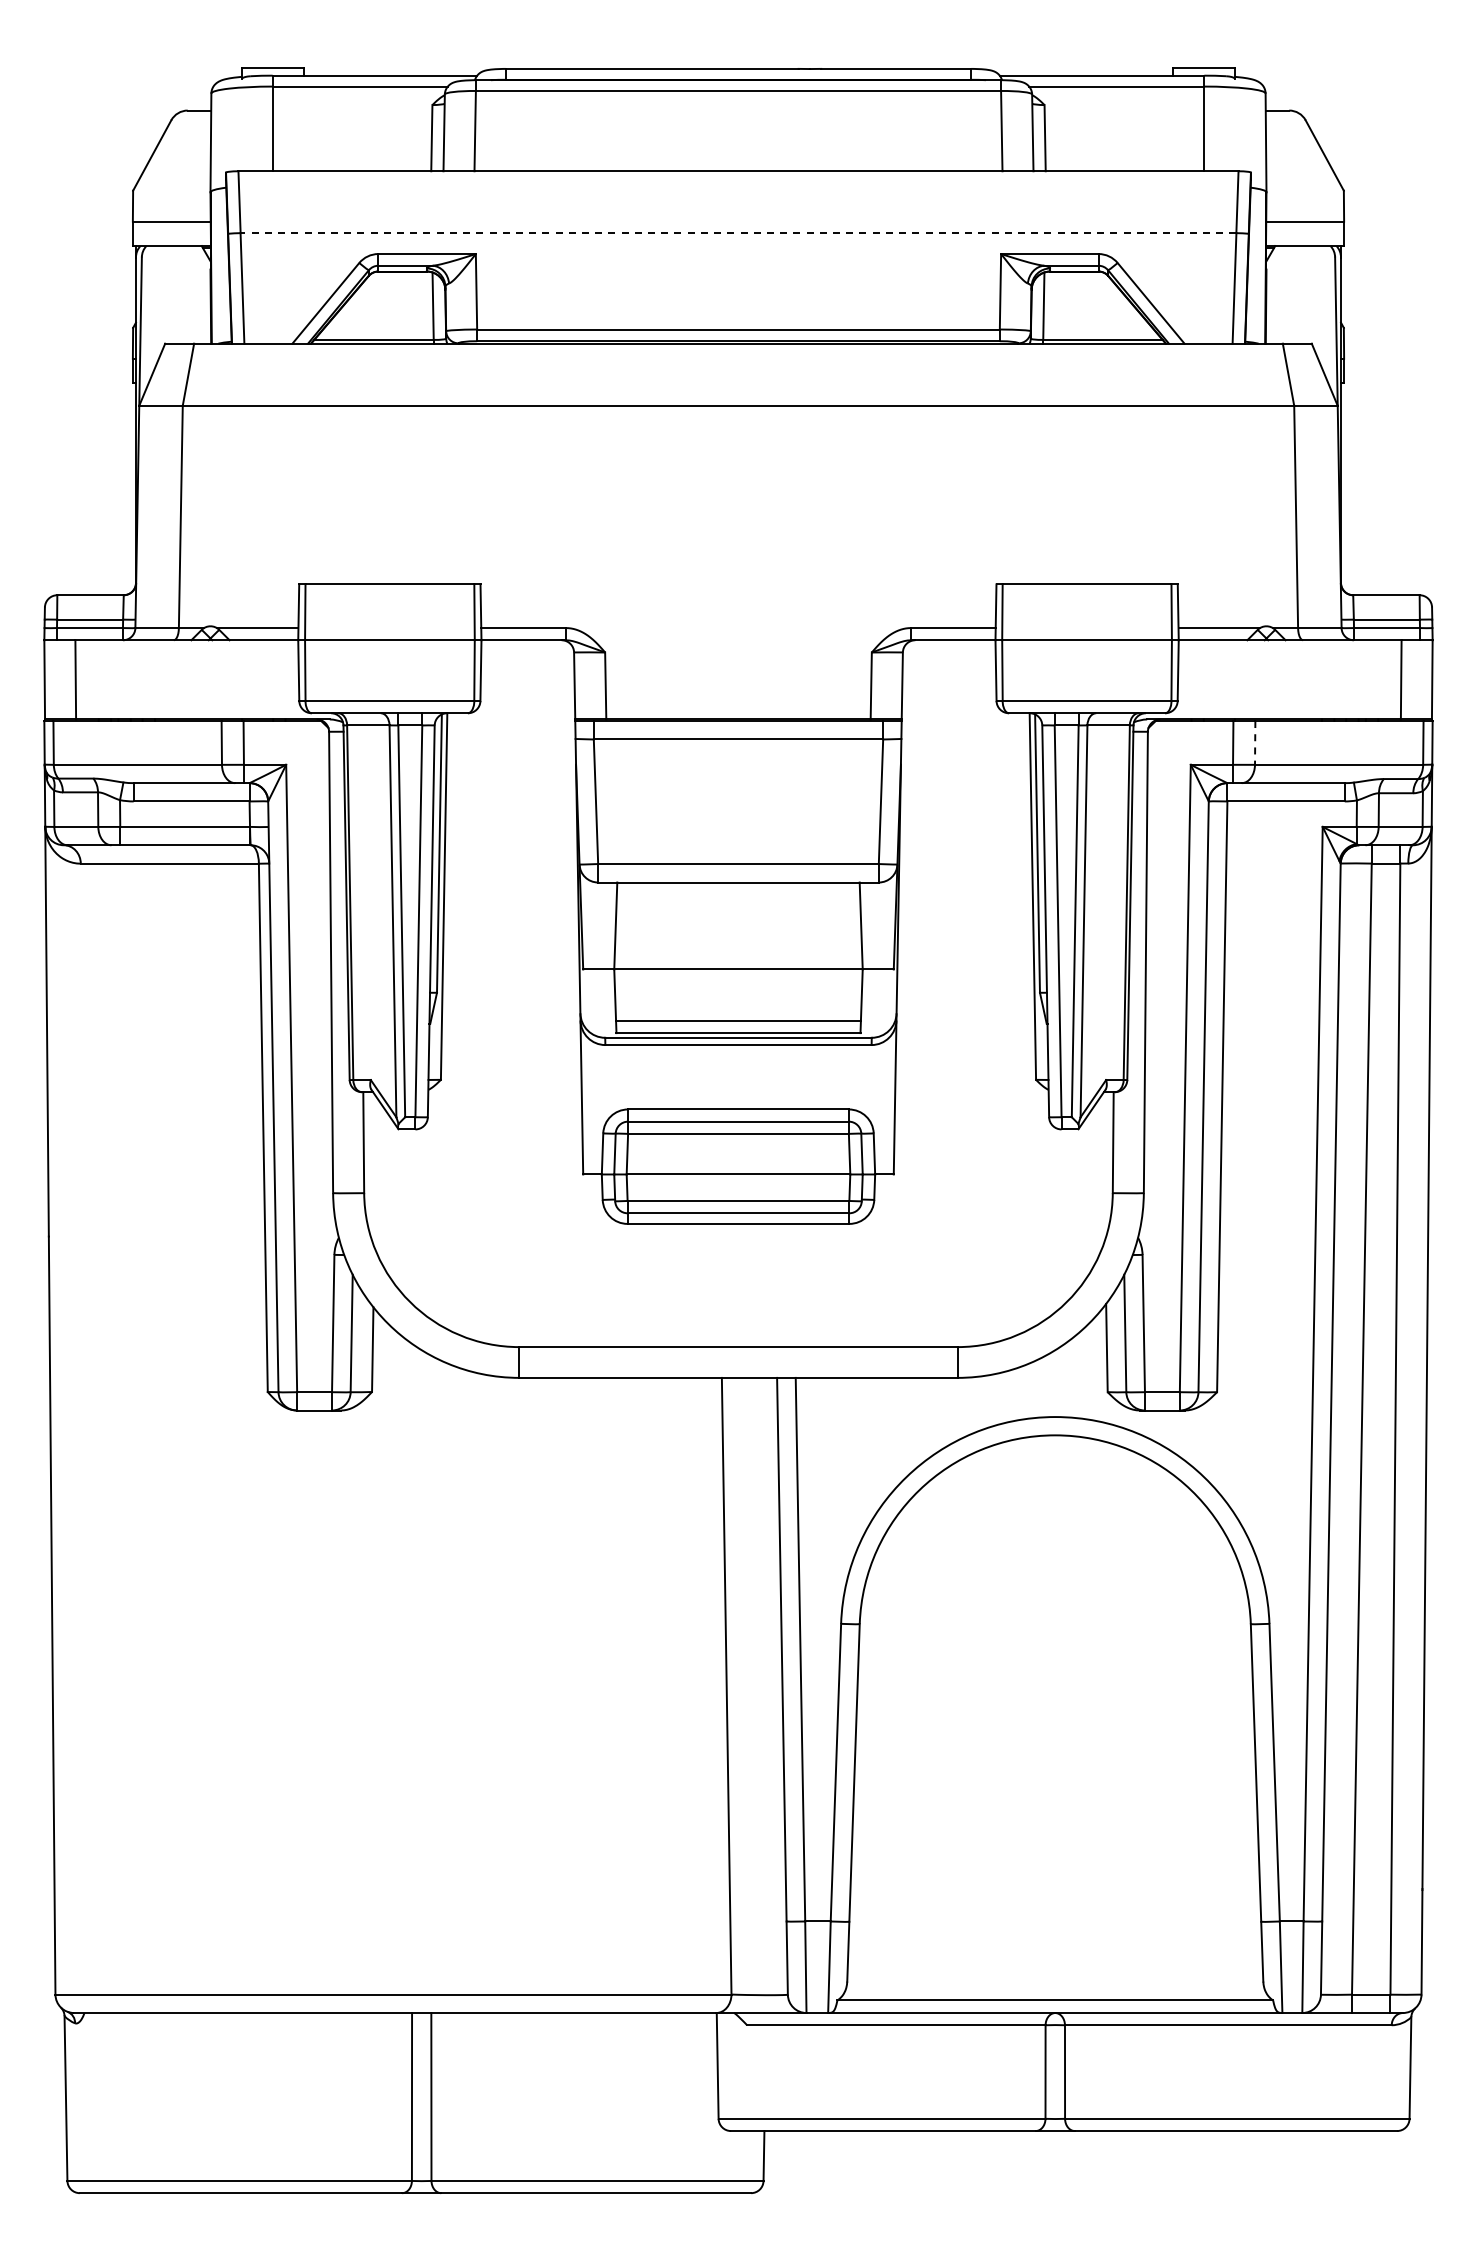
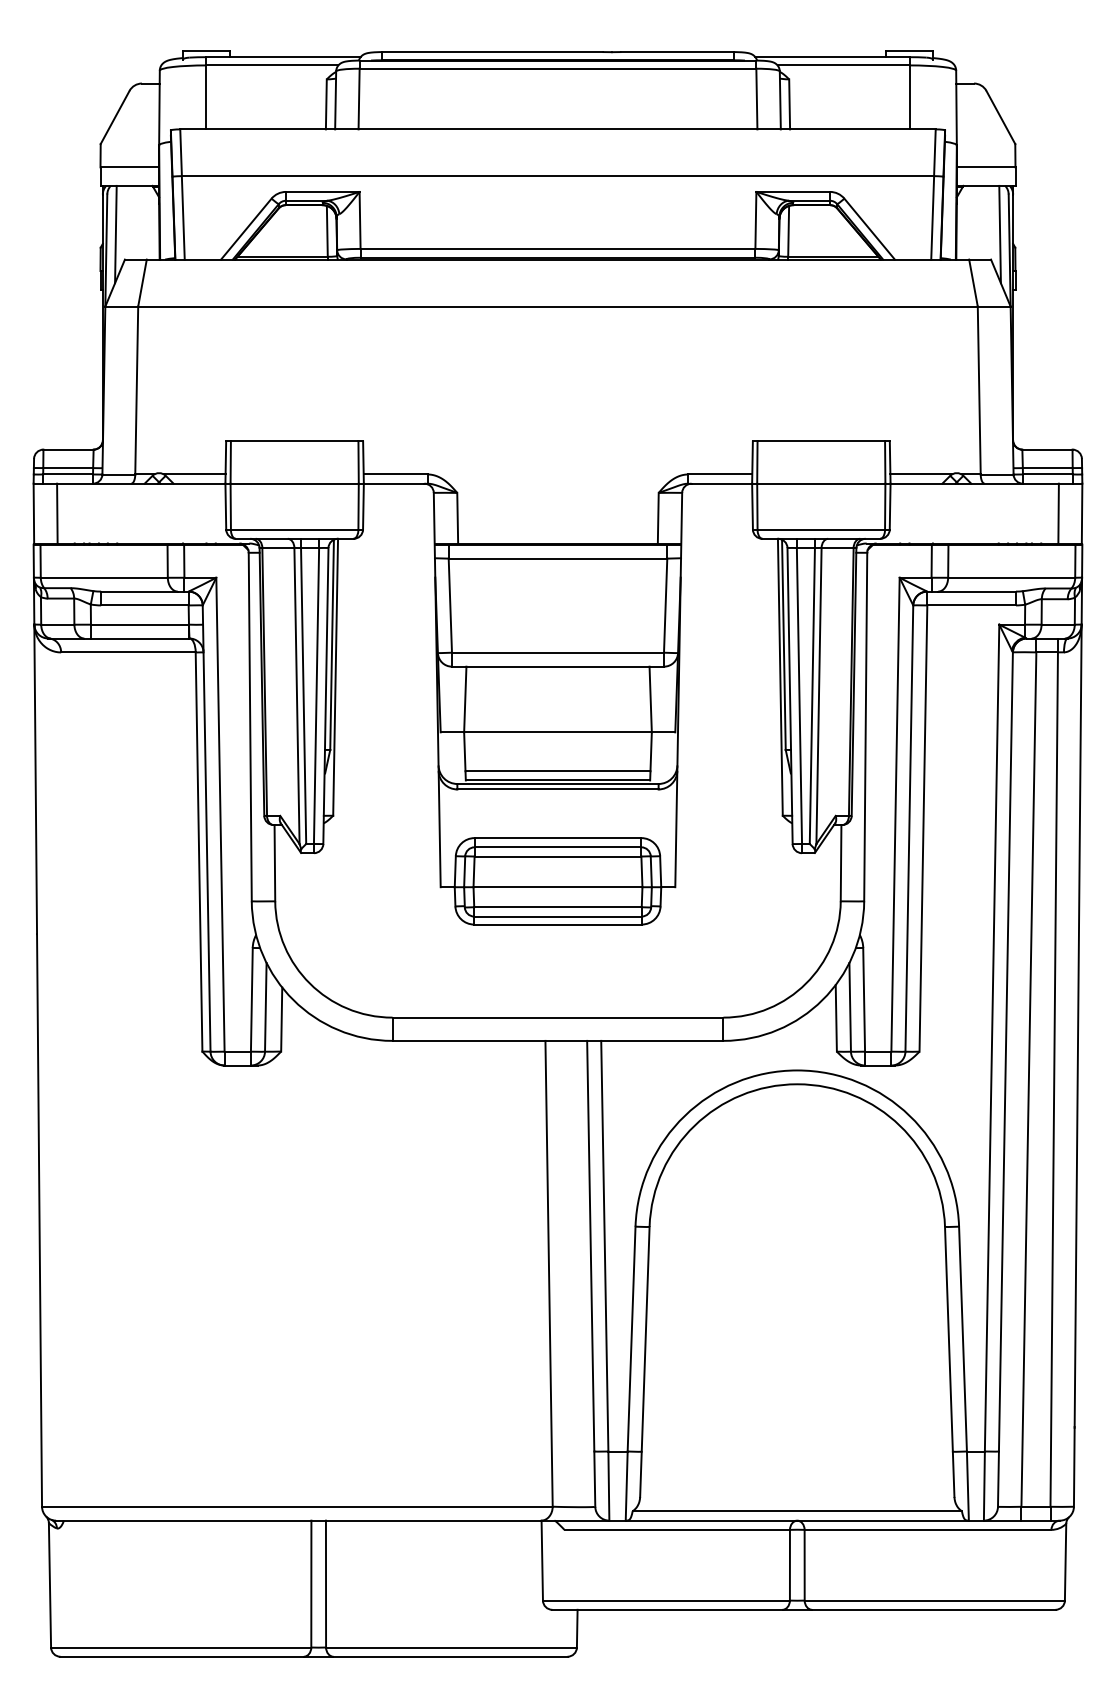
line: (738, 233) -> (558, 176), dashed -> solid
line: (153, 310) -> (116, 234), added
line: (1323, 310) -> (999, 234), added
line: (1255, 742) -> (948, 560), dashed -> solid

